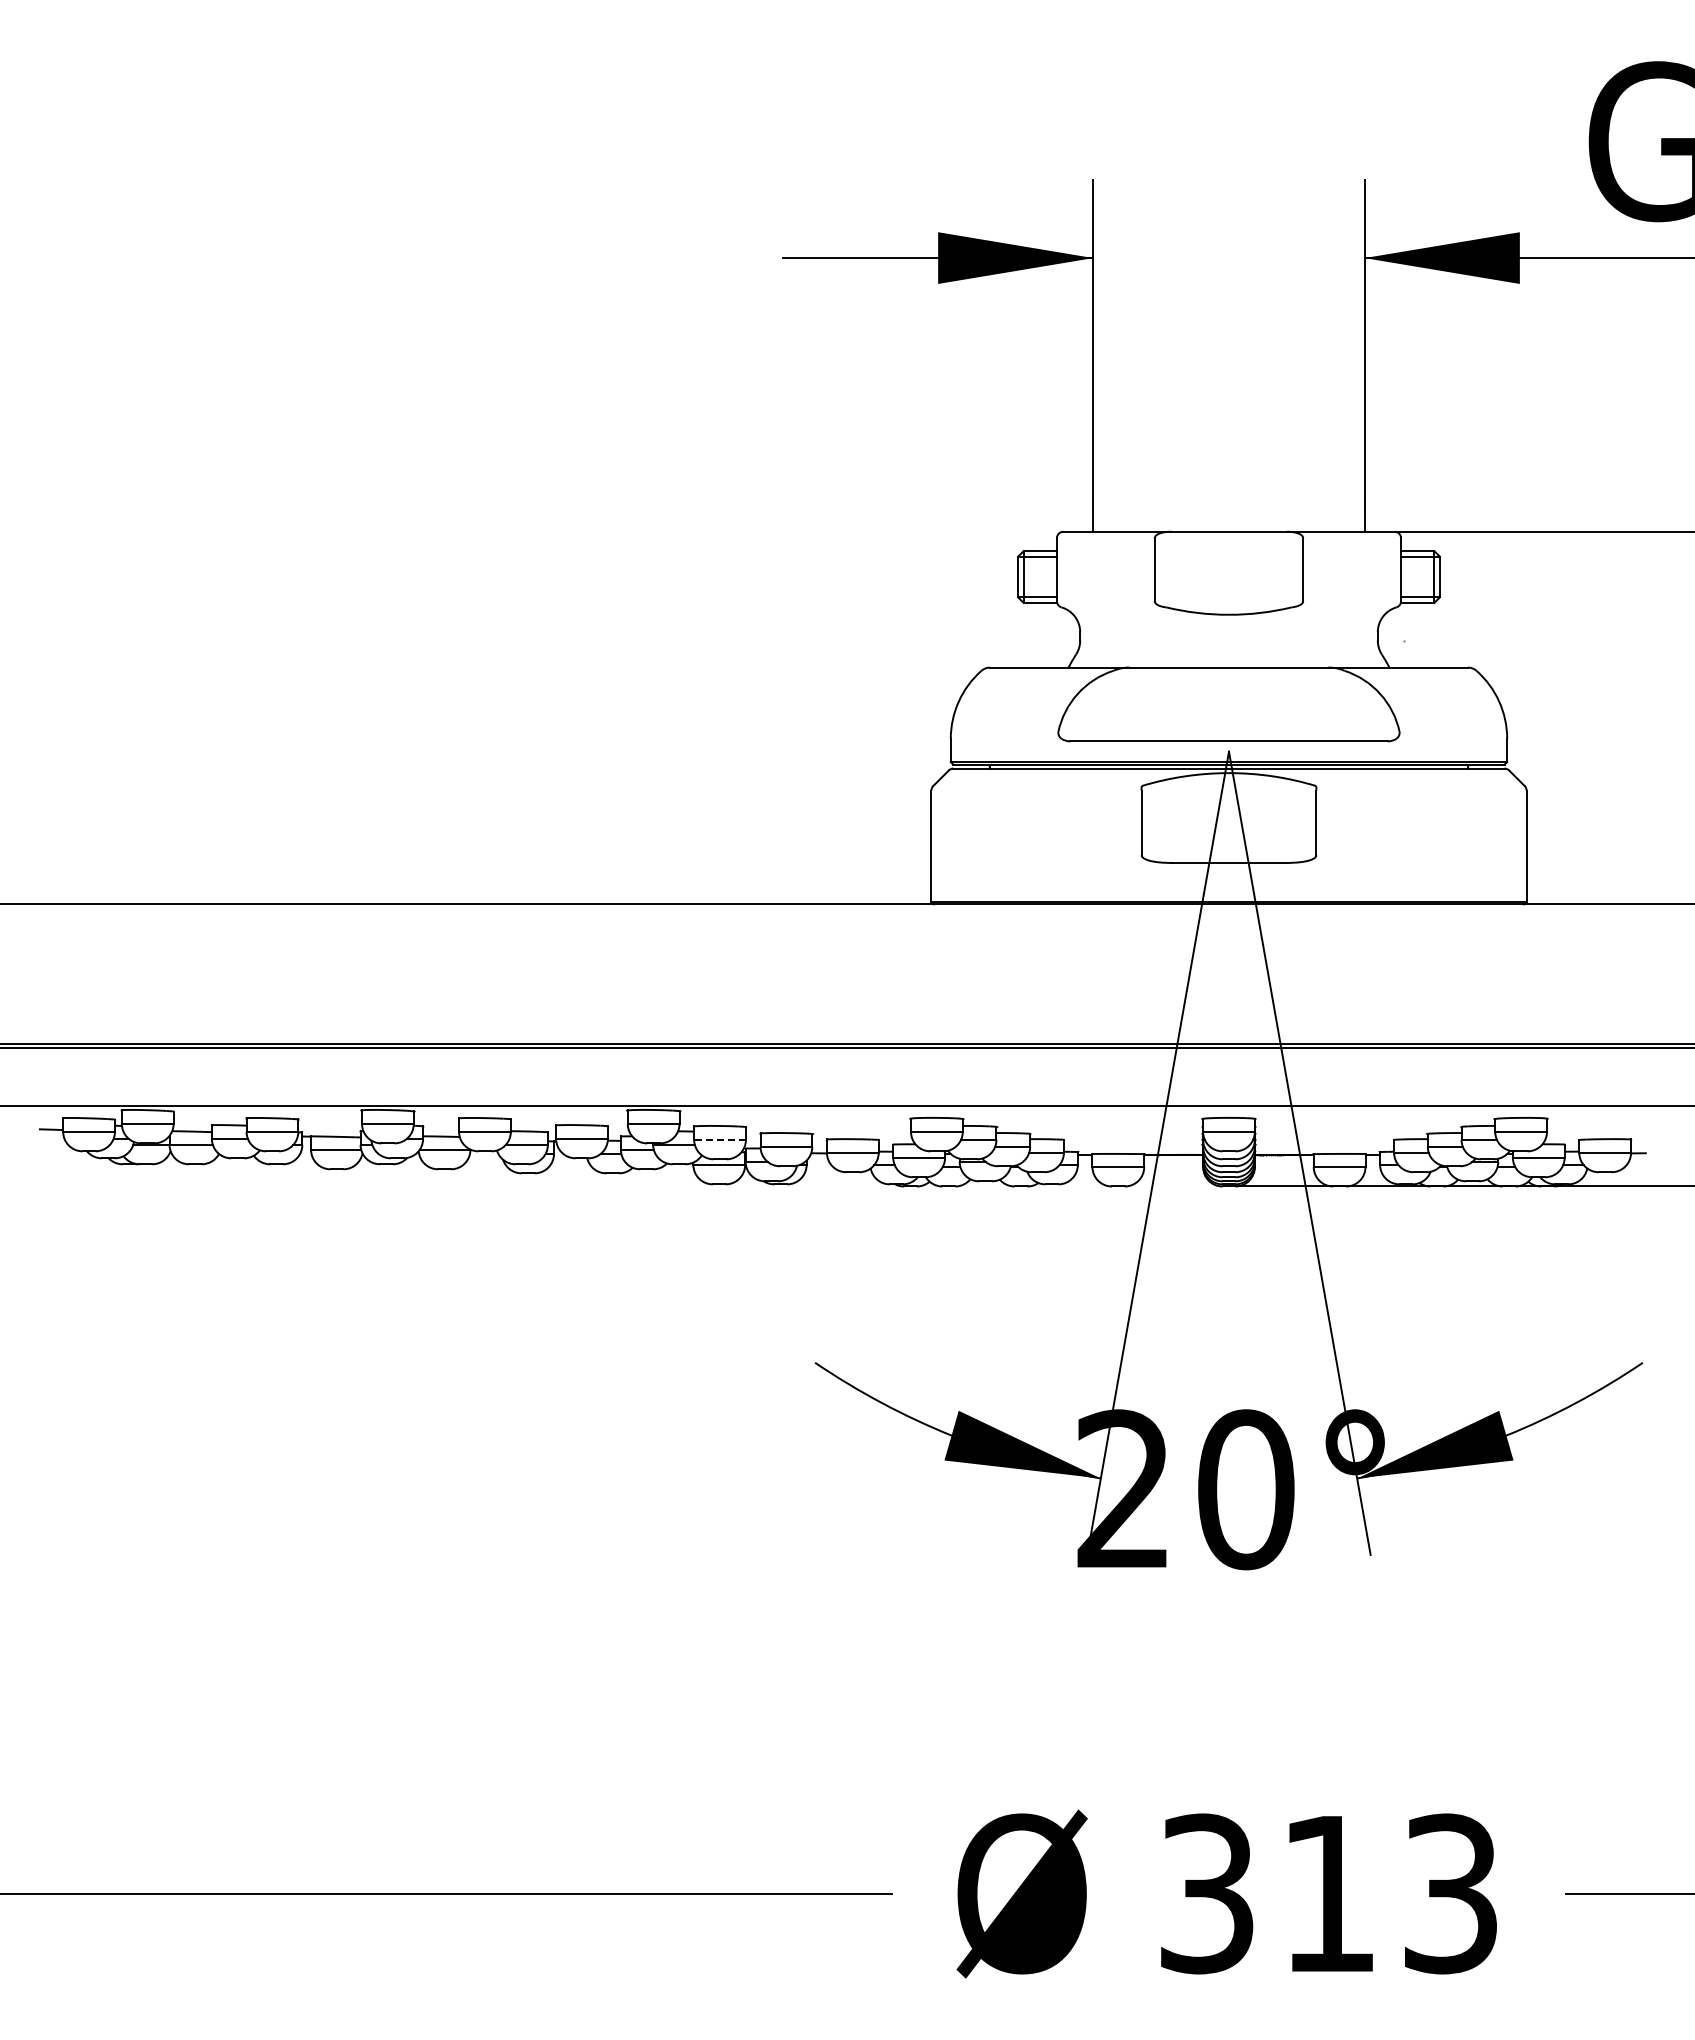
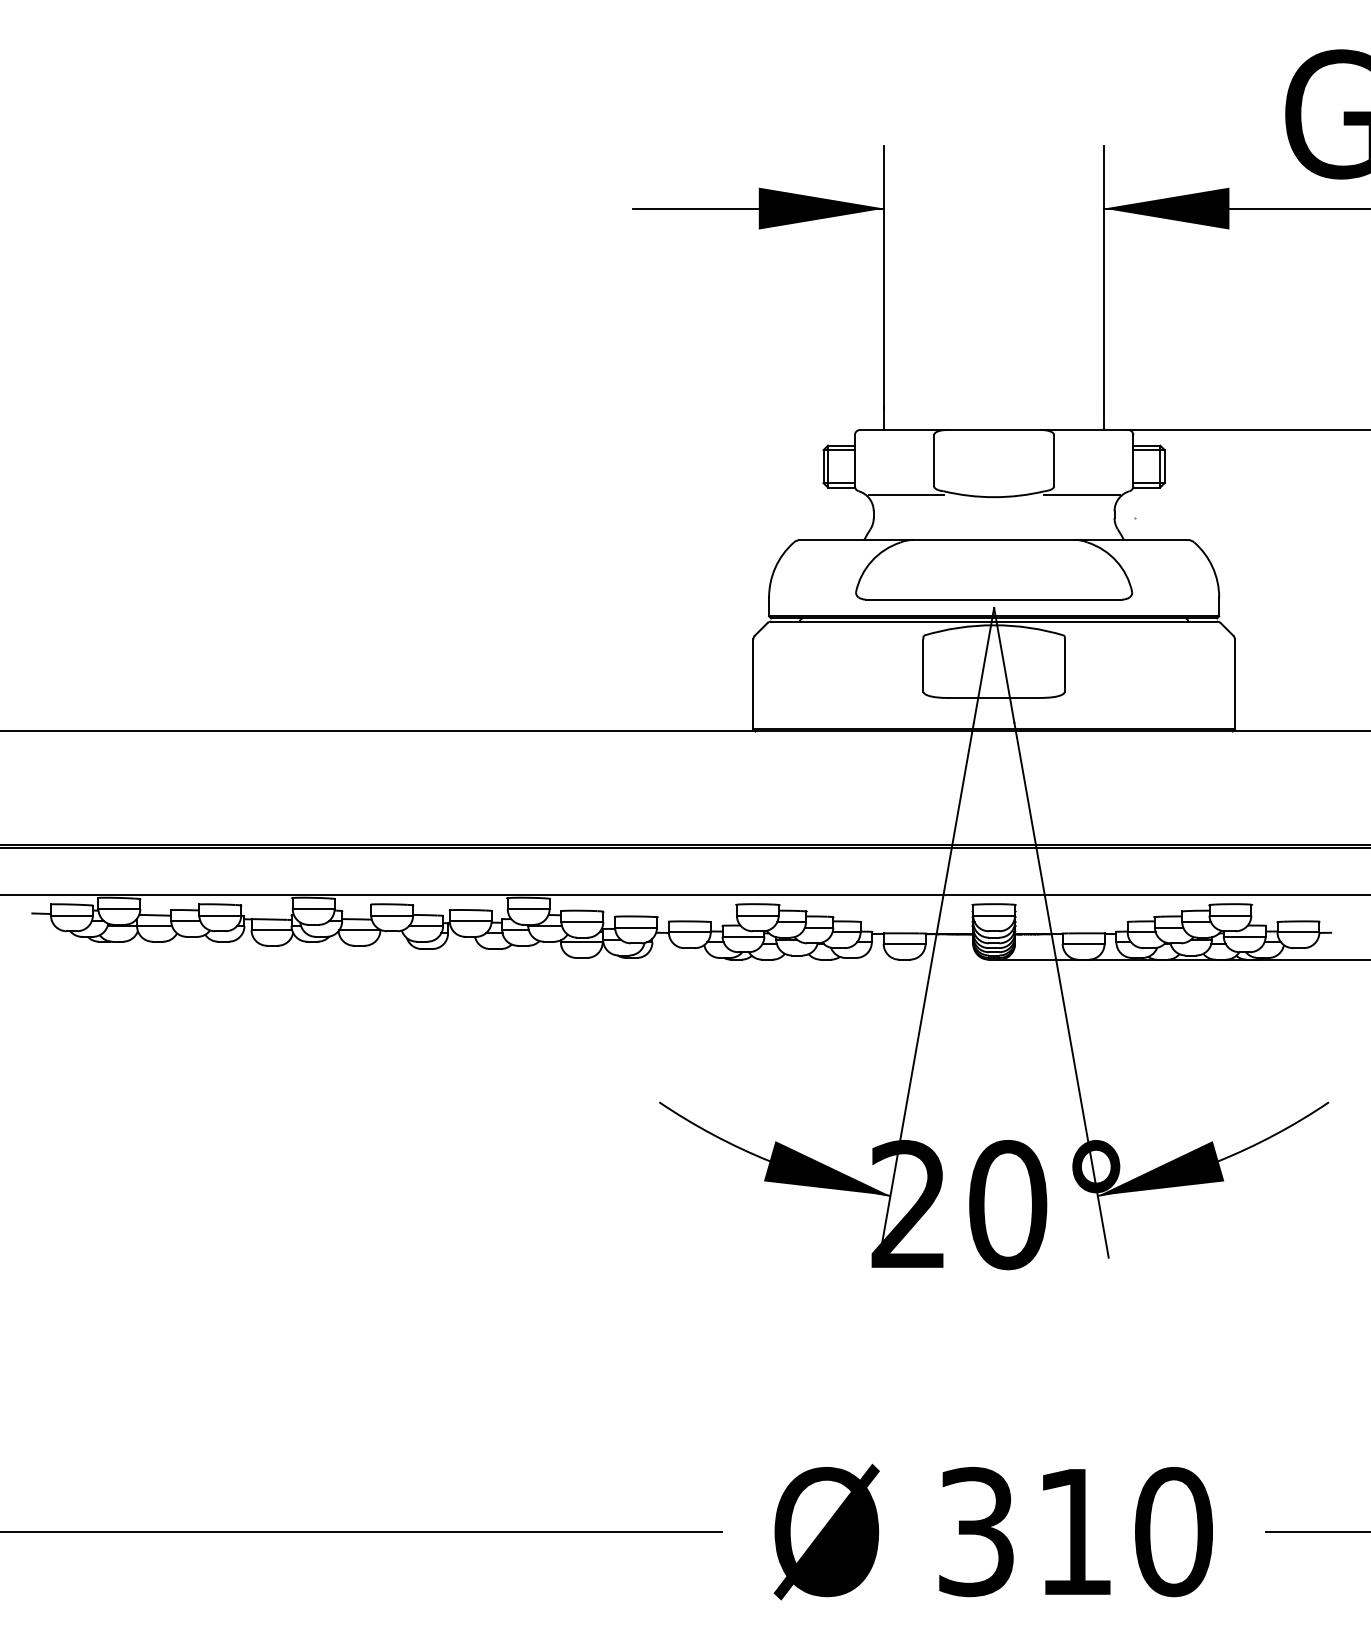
line: (1119, 612) -> (905, 495), added
line: (1337, 612) -> (1081, 495), added
line: (720, 1139) -> (582, 921), dashed -> solid
text: (1451, 1893) -> (1174, 1531), 313 -> 310

